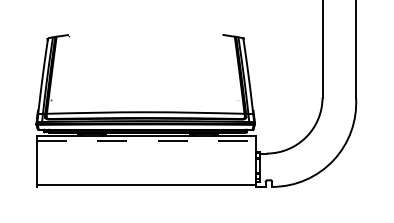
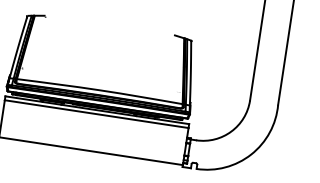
line: (146, 140) -> (97, 114), dashed -> solid

